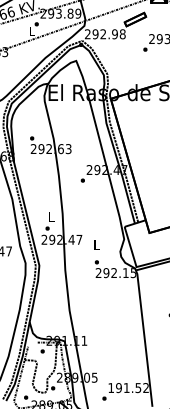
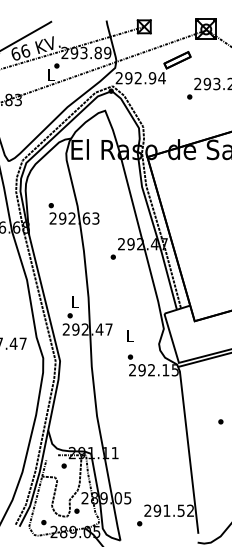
text: (122, 34) -> (161, 78), 292.98 -> 292.94
text: (110, 387) -> (147, 510), 191.52 -> 291.52

